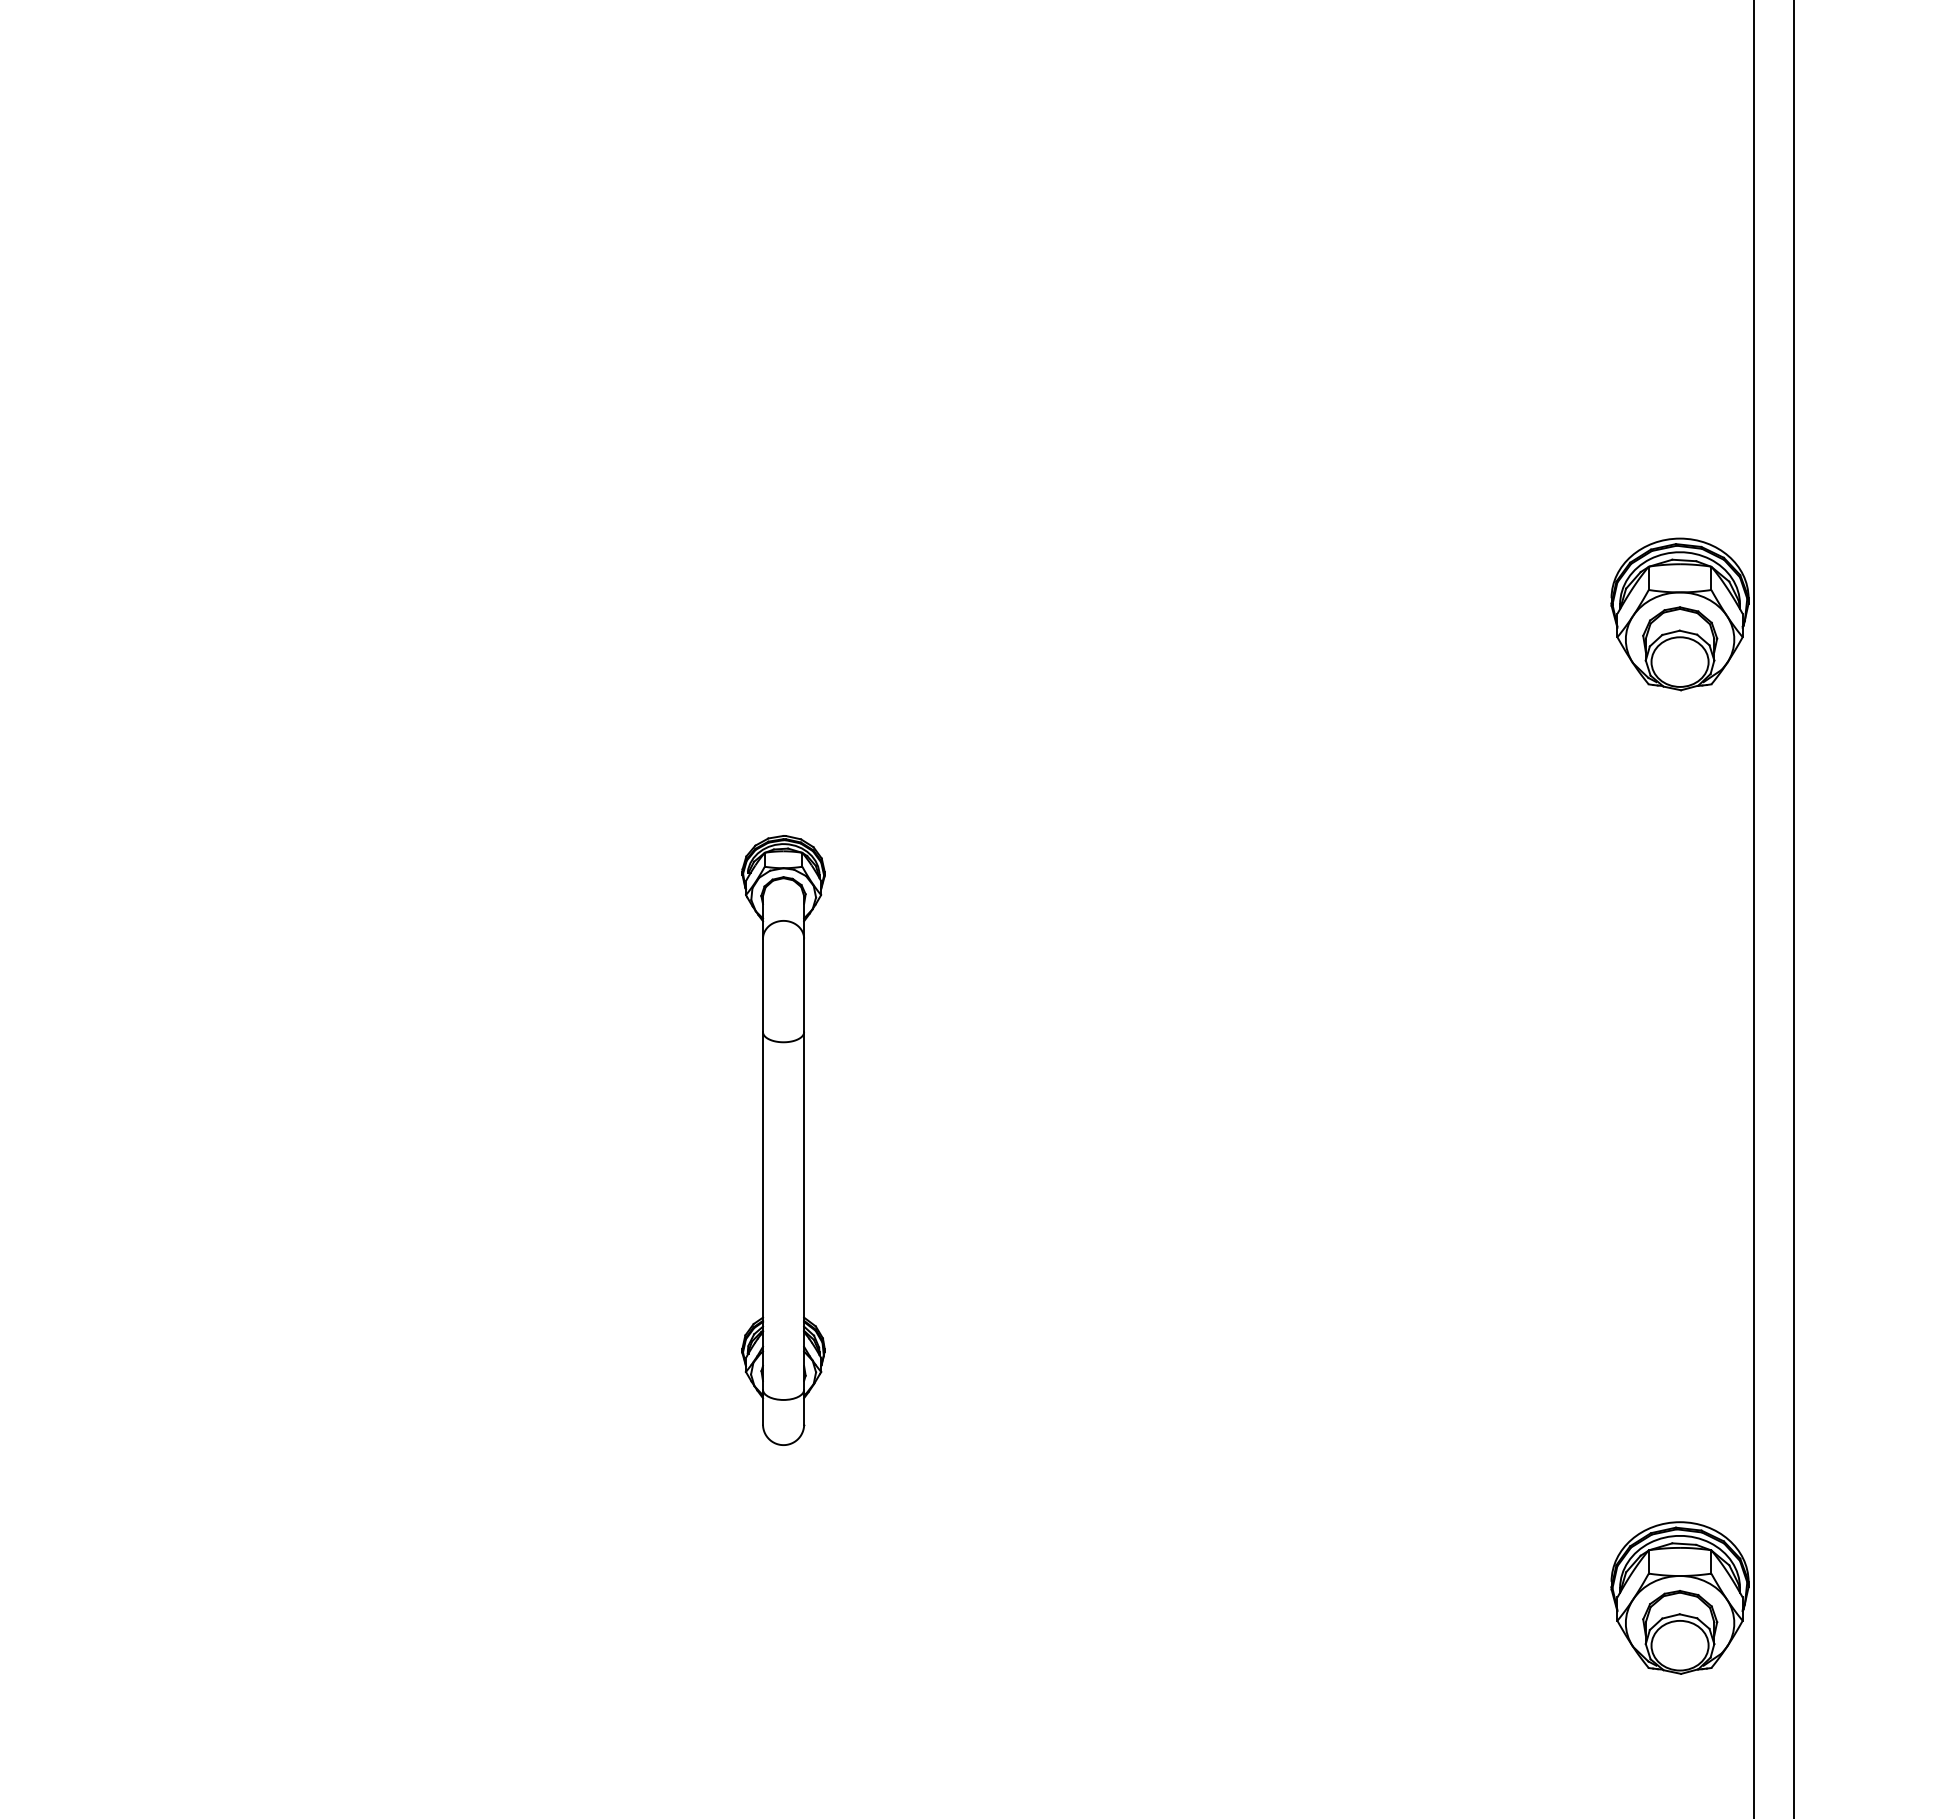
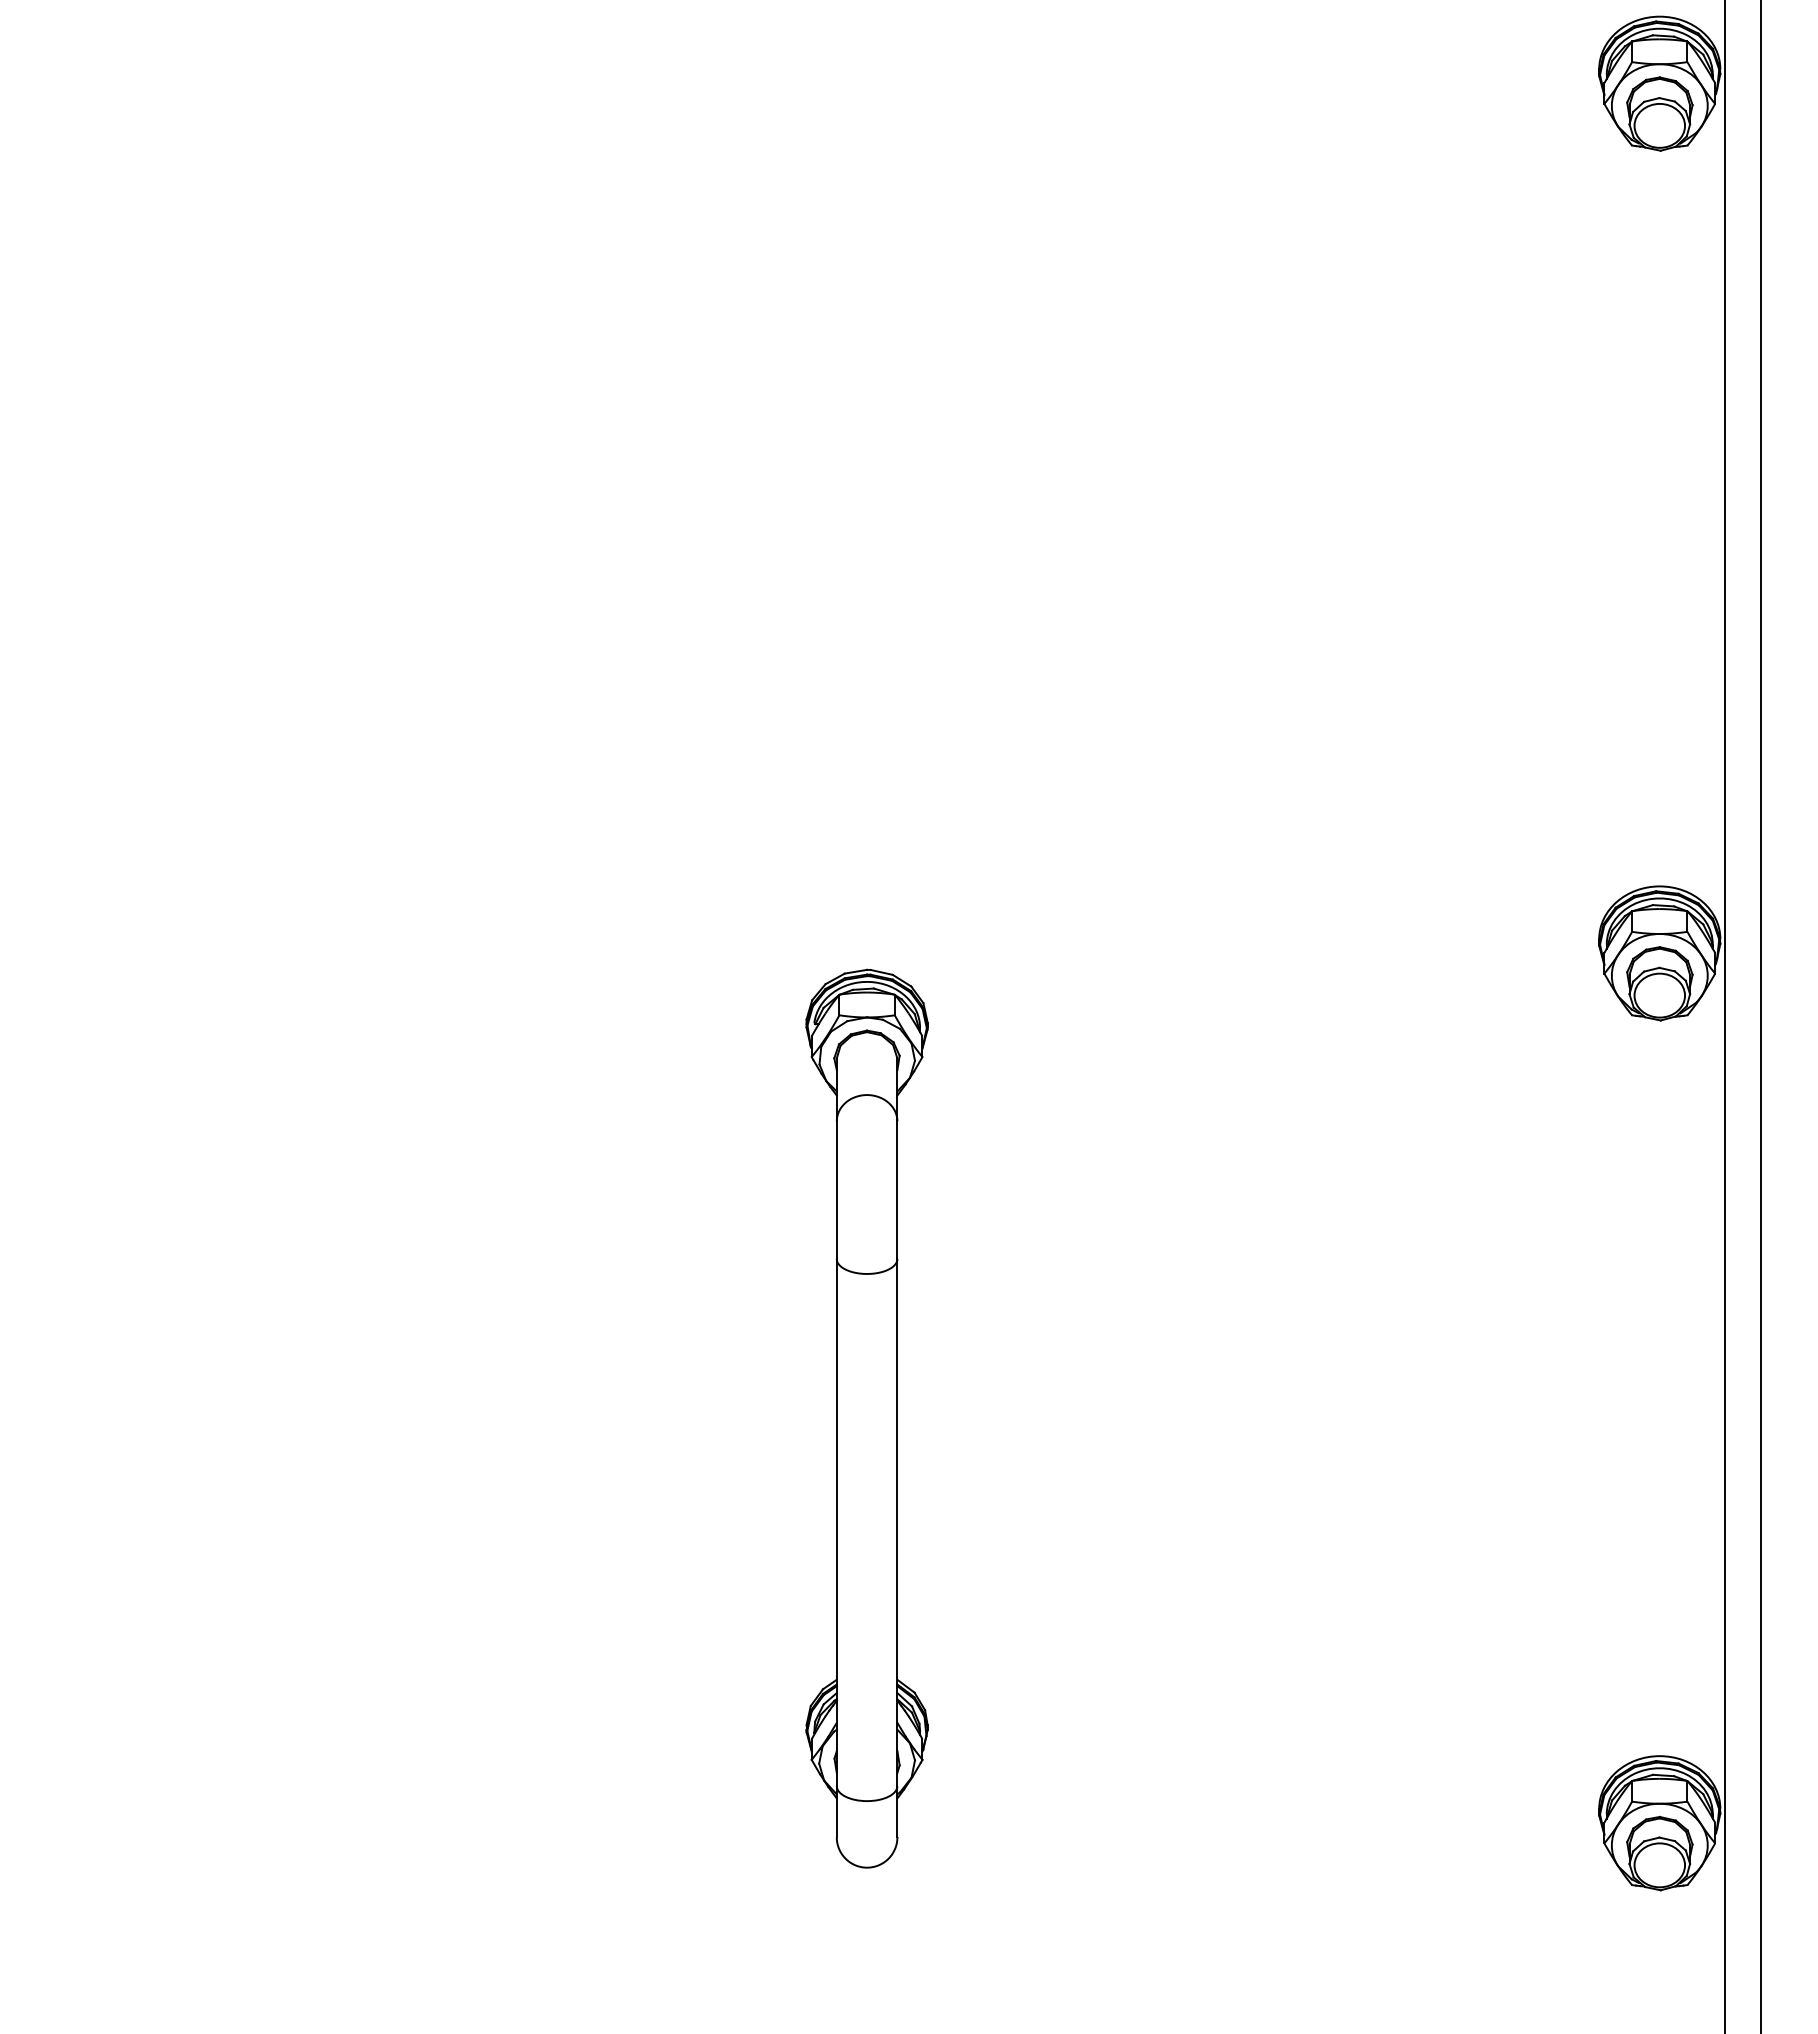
part: (782, 1140) -> (866, 1418), size x1.67

